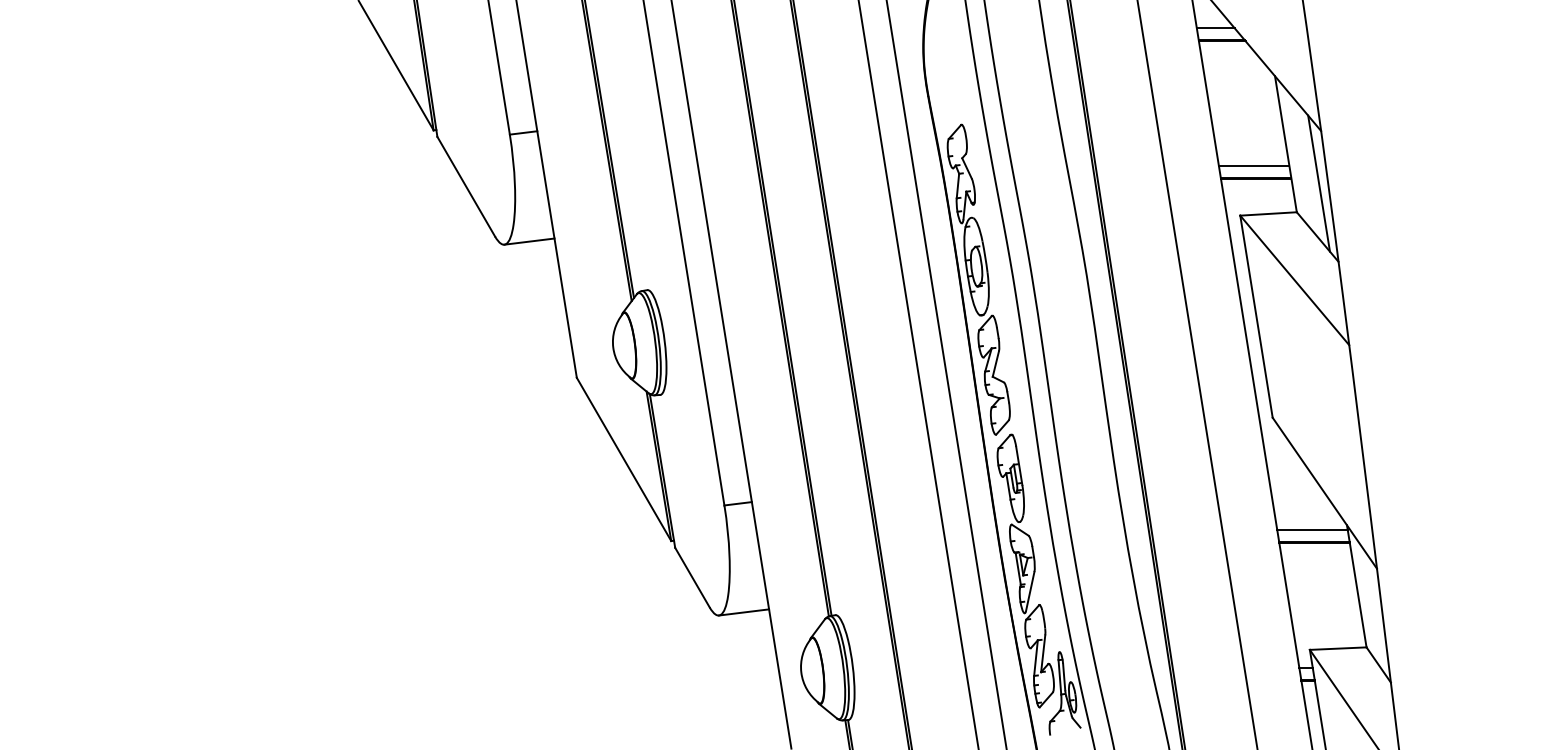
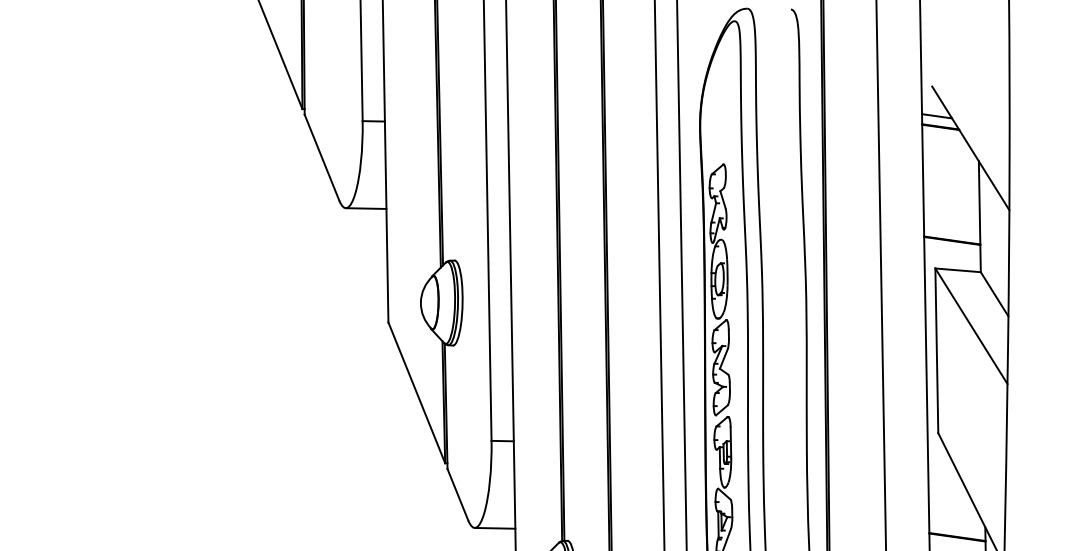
line: (1253, 165) -> (951, 230), removed
line: (1318, 183) -> (1001, 251), removed
line: (1312, 529) -> (957, 526), removed

